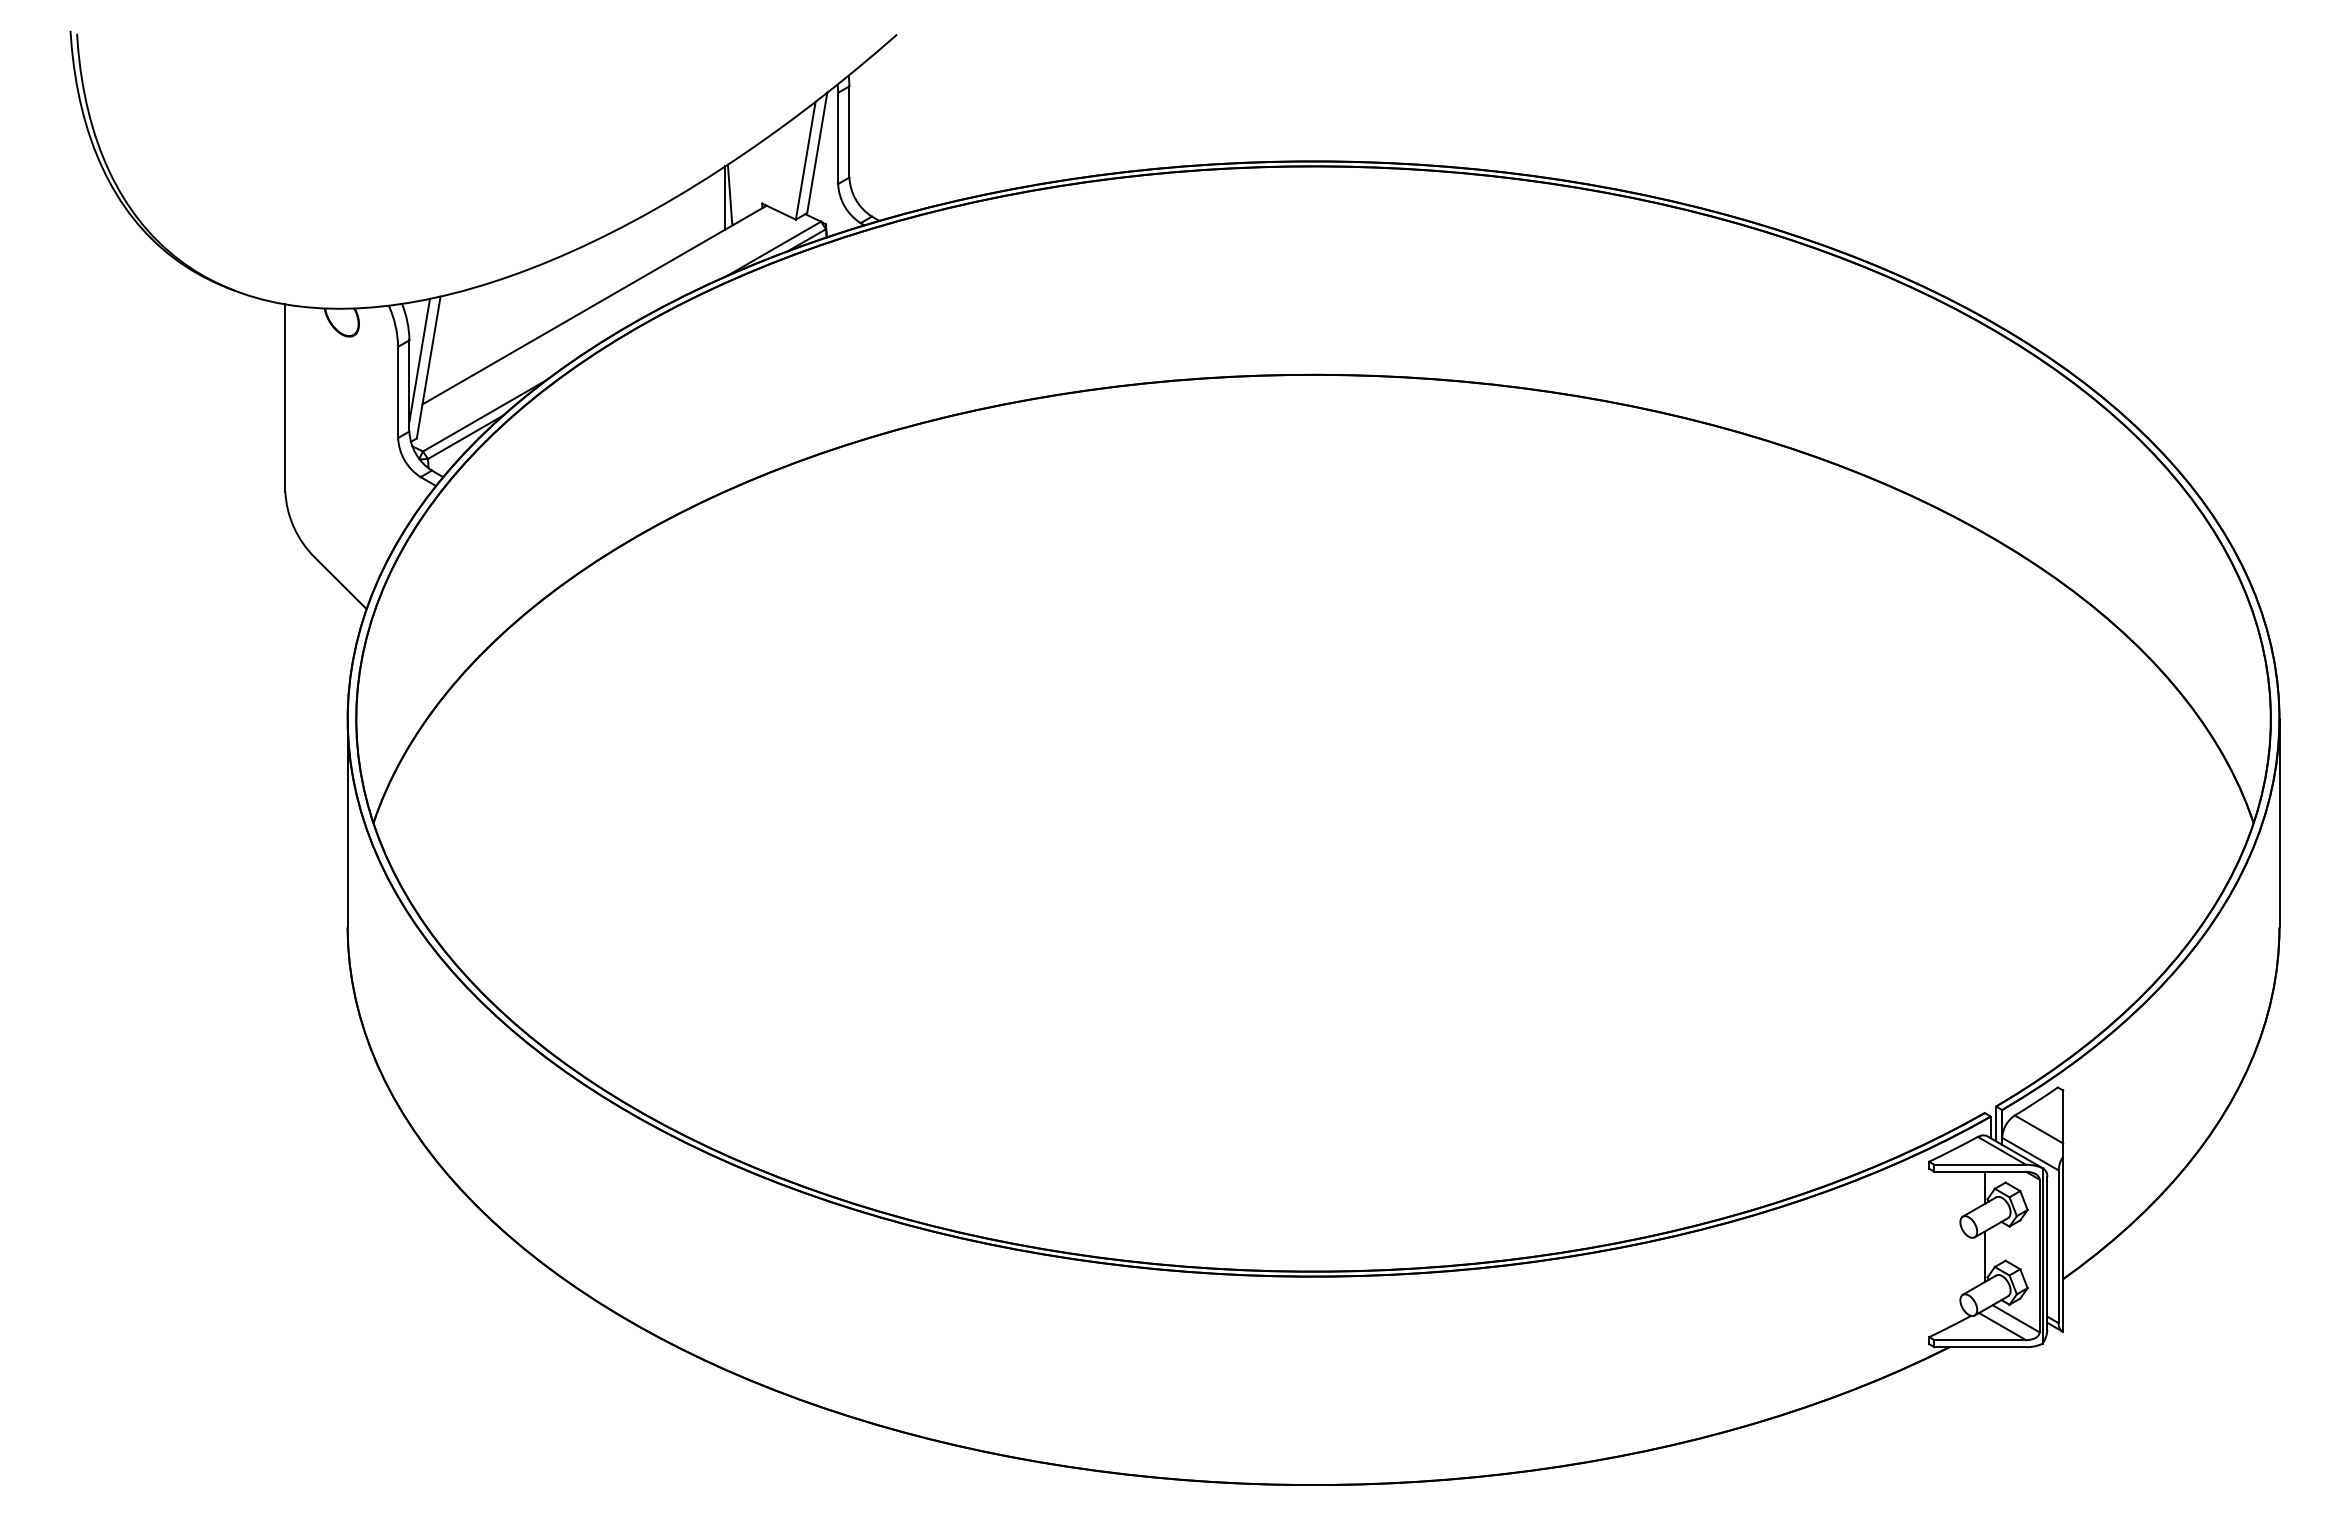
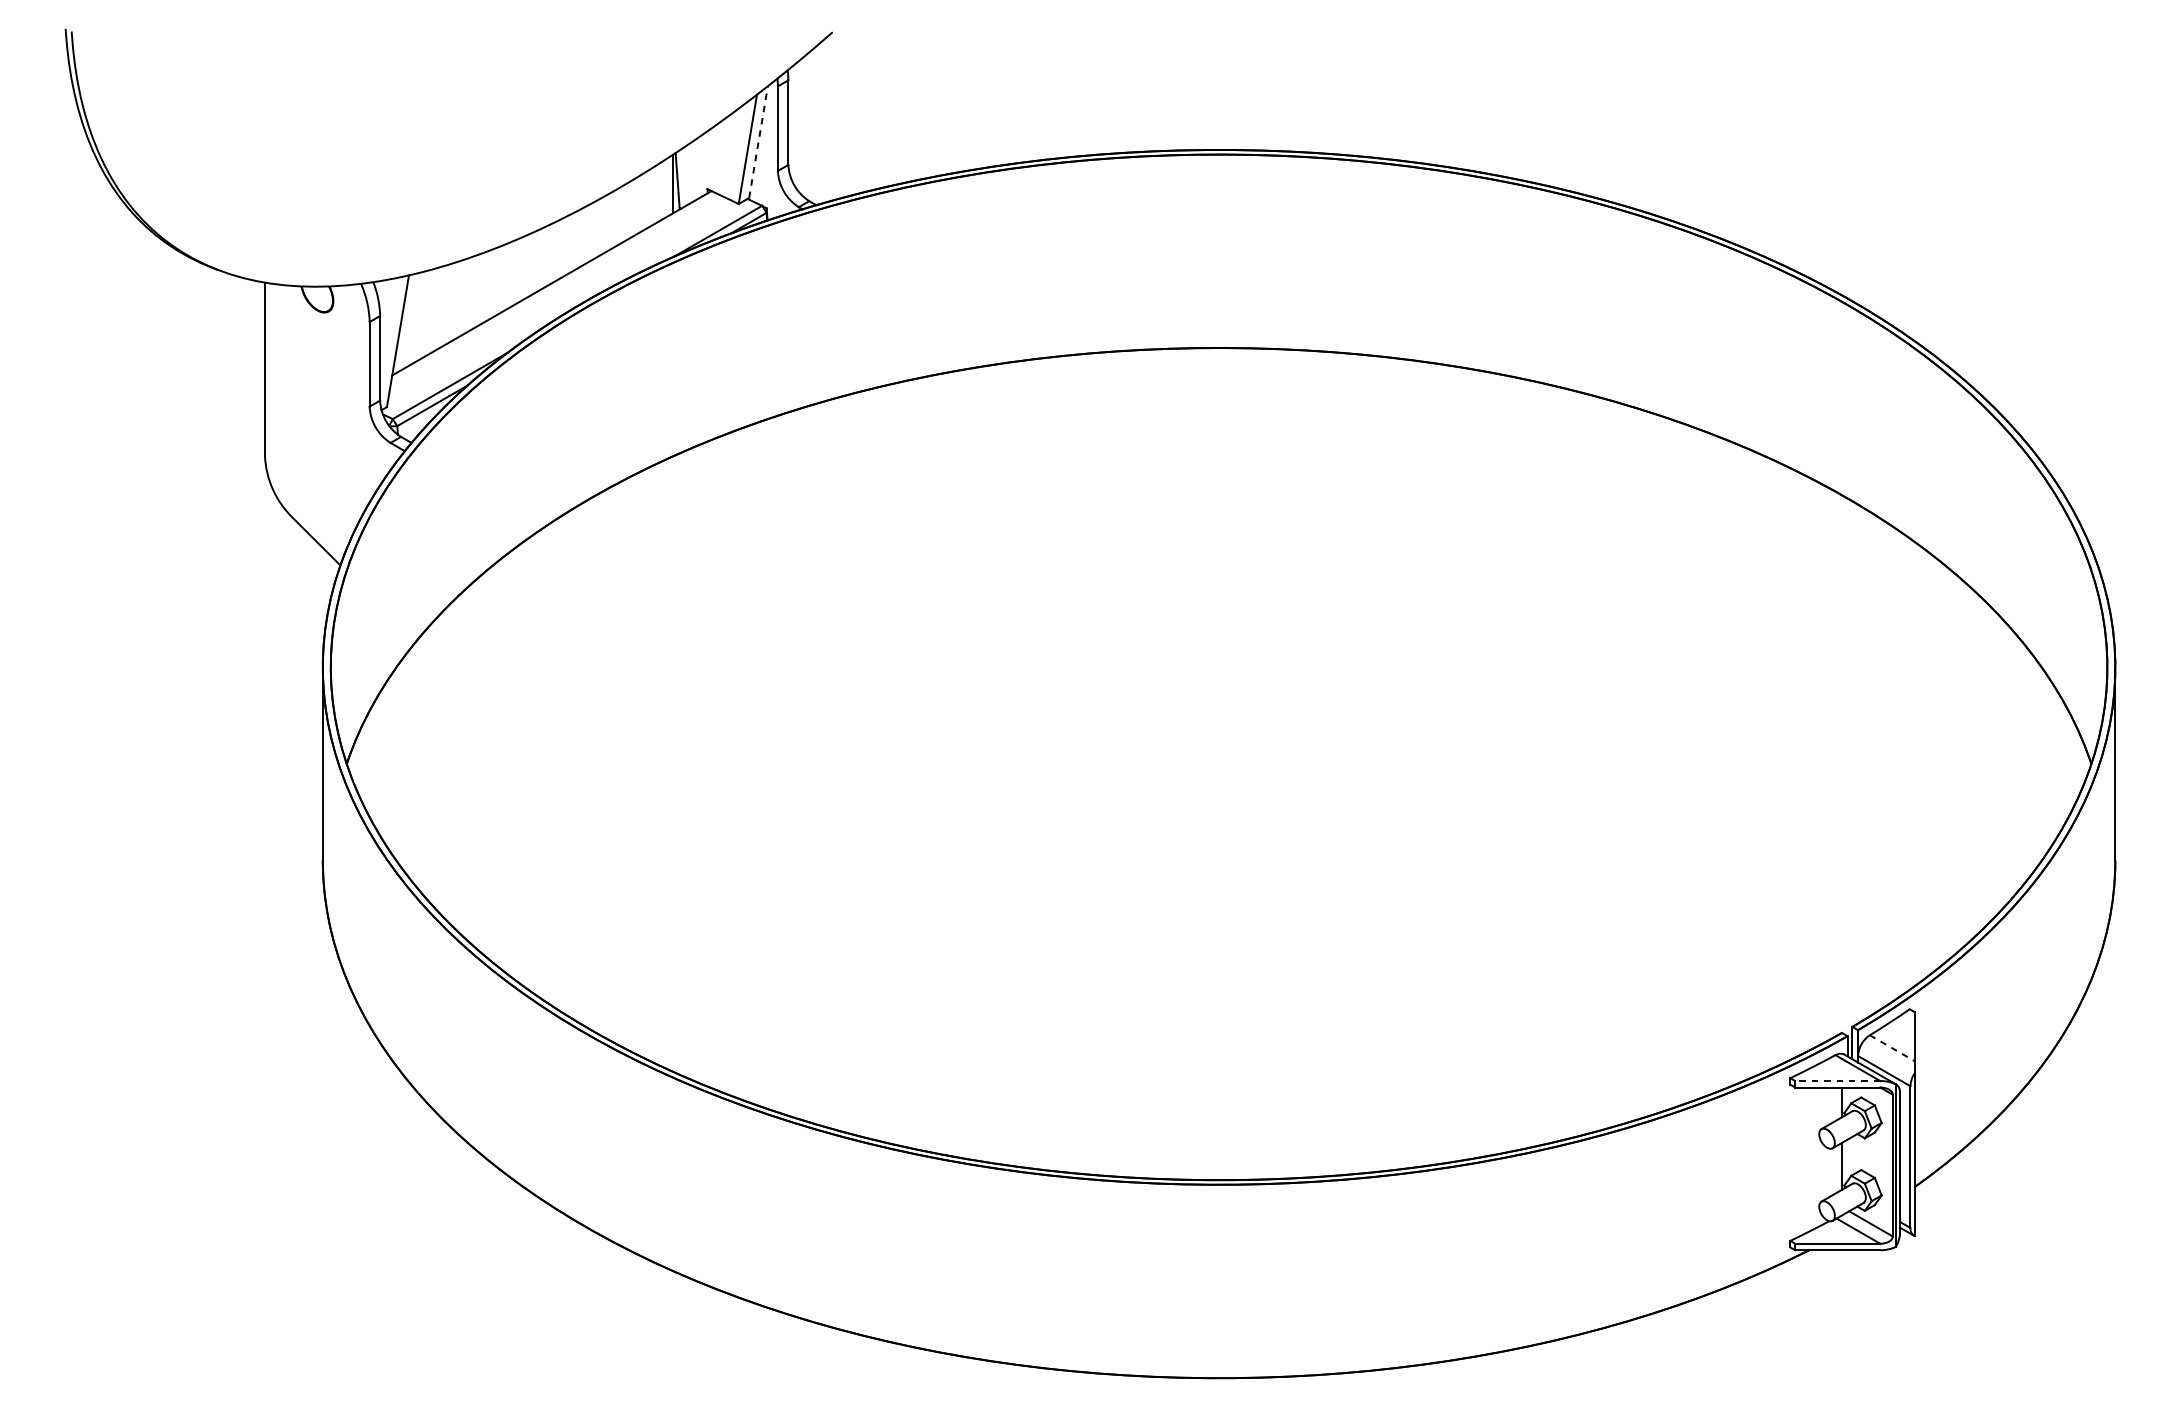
line: (817, 152) -> (758, 141), solid -> dashed
line: (419, 359) -> (389, 333), removed
line: (2039, 1129) -> (1892, 1048), solid -> dashed
line: (1980, 1164) -> (1837, 1080), solid -> dashed

